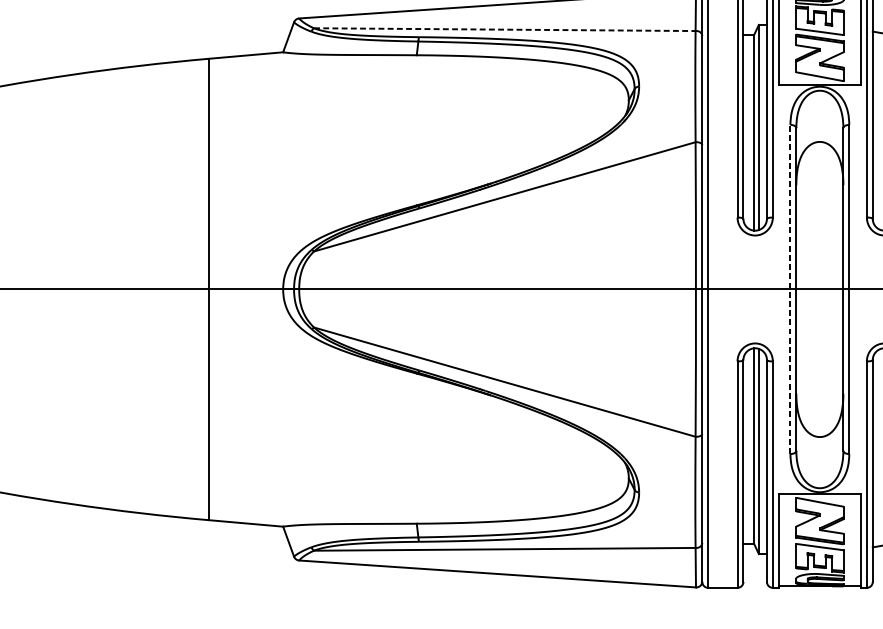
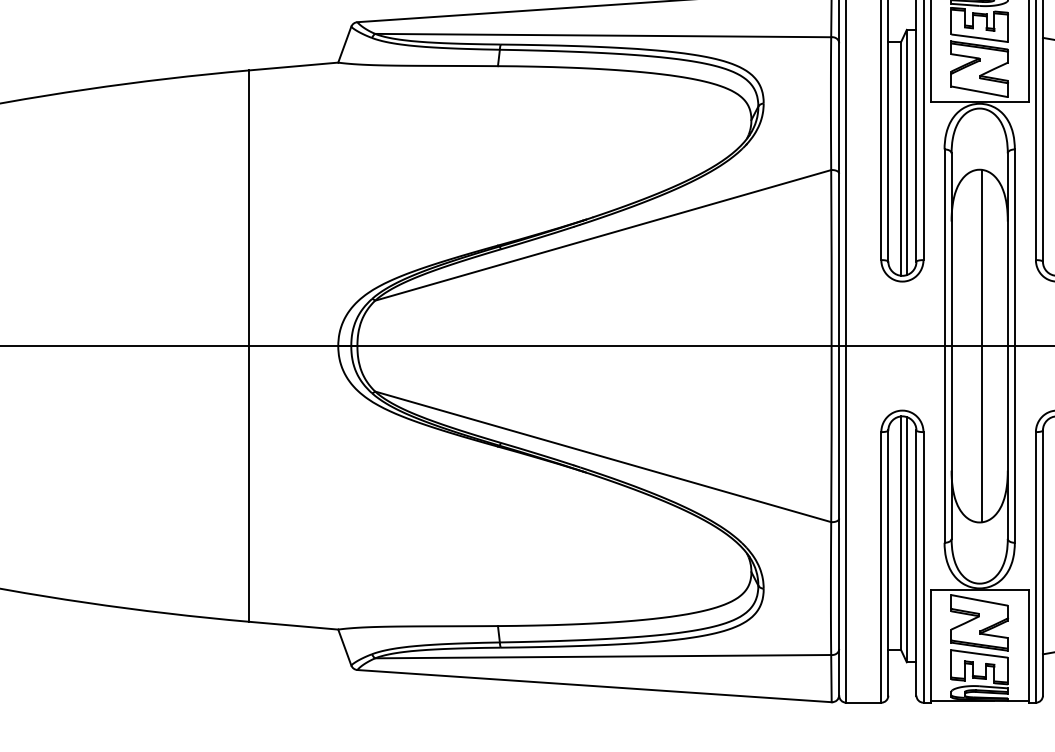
line: (505, 29) -> (603, 35), dashed -> solid
line: (822, 288) -> (982, 345), added
line: (790, 289) -> (944, 346), dashed -> solid

